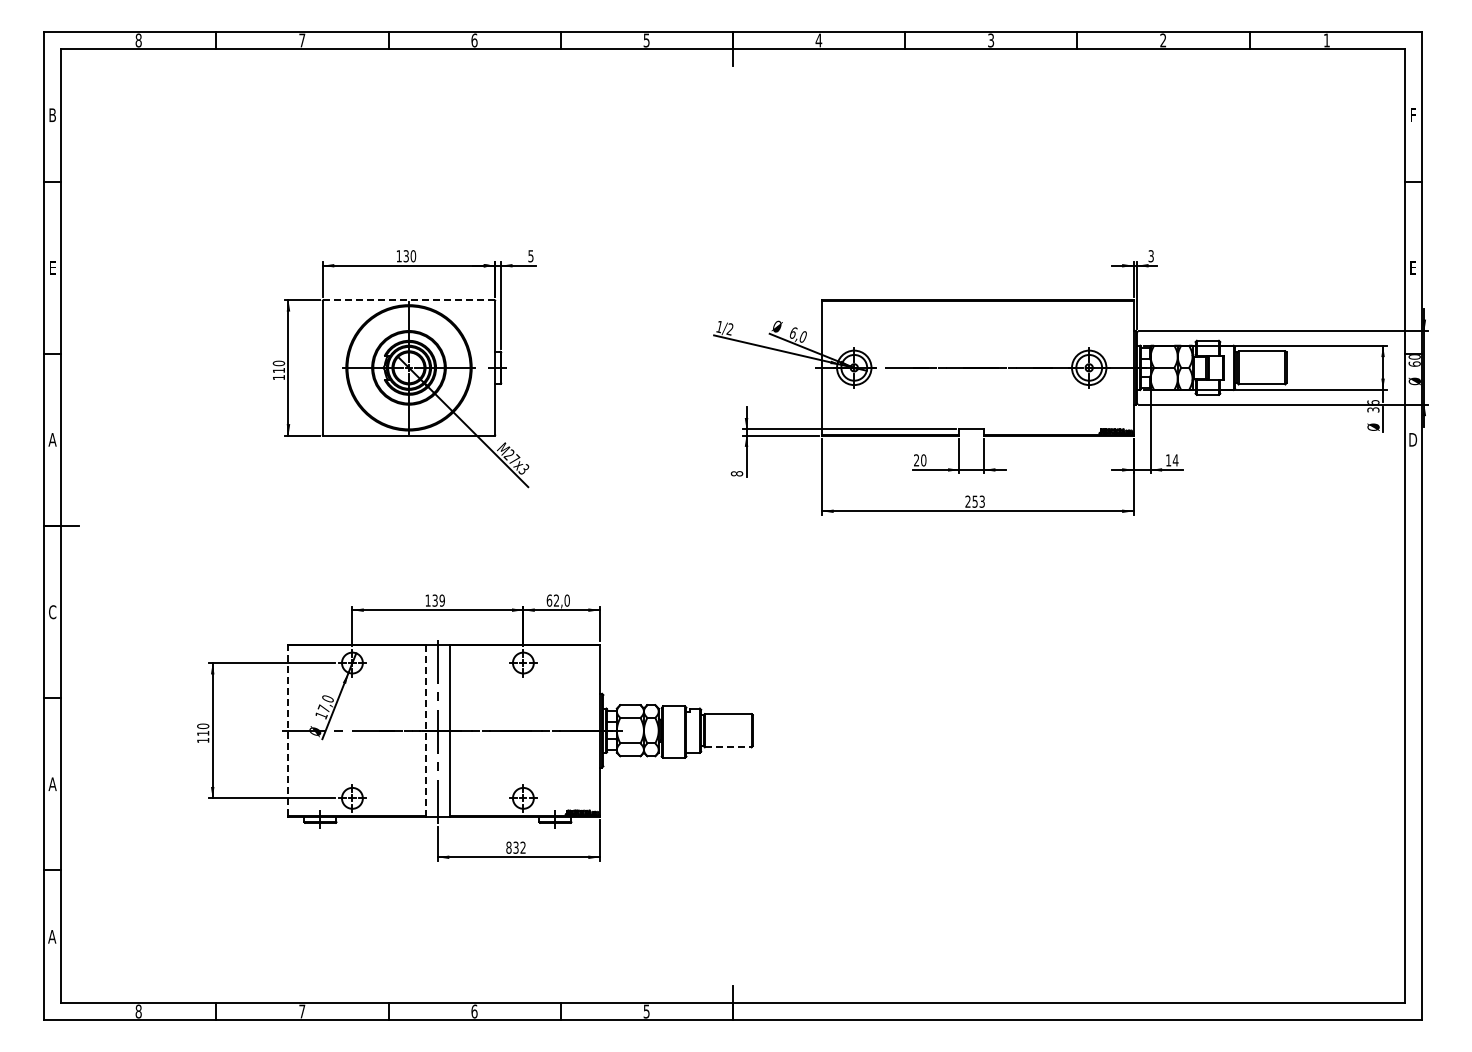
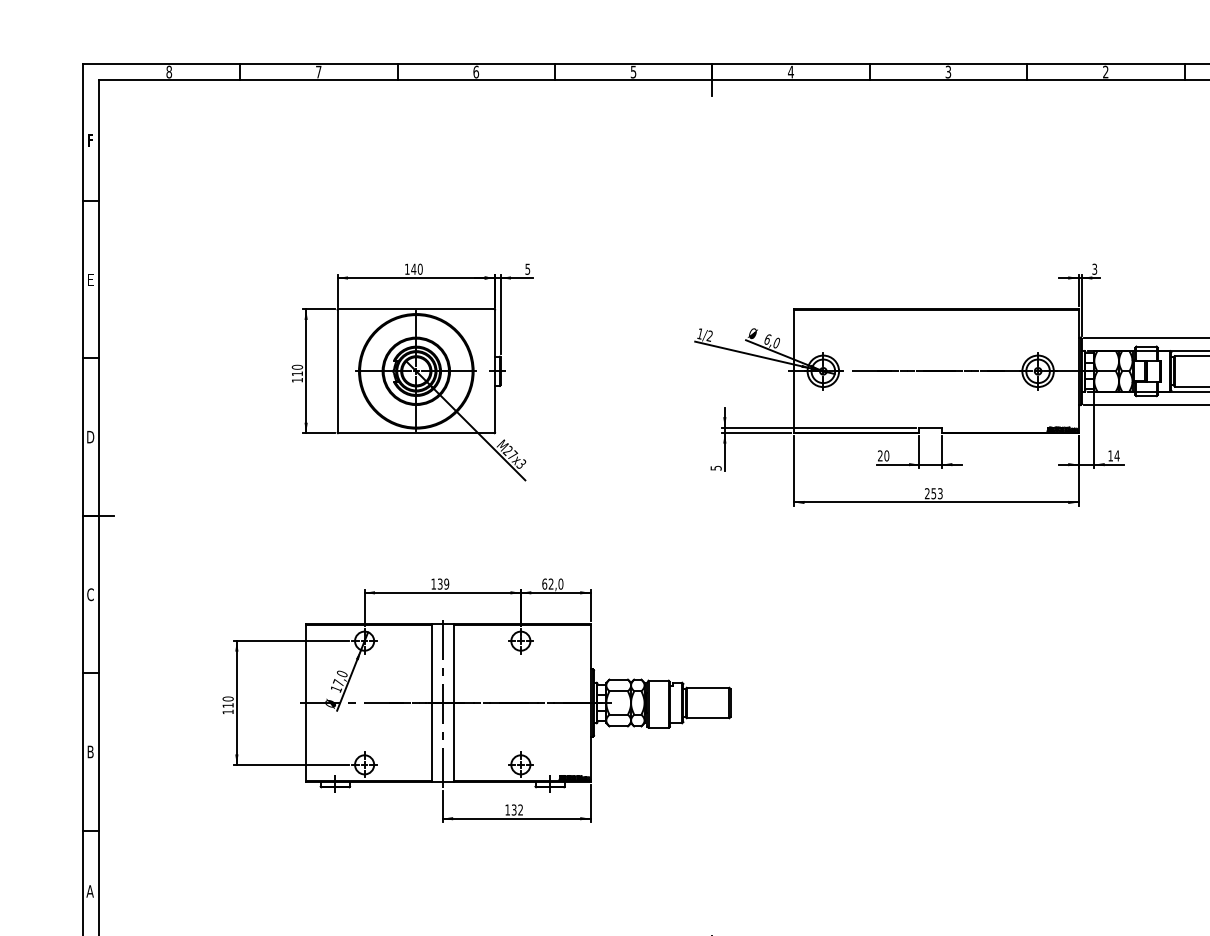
text: (52, 114) -> (90, 139), B -> F
text: (406, 256) -> (414, 269), 130 -> 140
line: (409, 300) -> (416, 309), dashed -> solid
text: (52, 439) -> (90, 436), A -> D
text: (736, 473) -> (715, 467), 8 -> 5
line: (288, 730) -> (306, 702), dashed -> solid
line: (425, 730) -> (431, 702), dashed -> solid
line: (728, 747) -> (708, 718), dashed -> solid
text: (52, 784) -> (90, 752), A -> B
text: (508, 847) -> (507, 809), 832 -> 132

